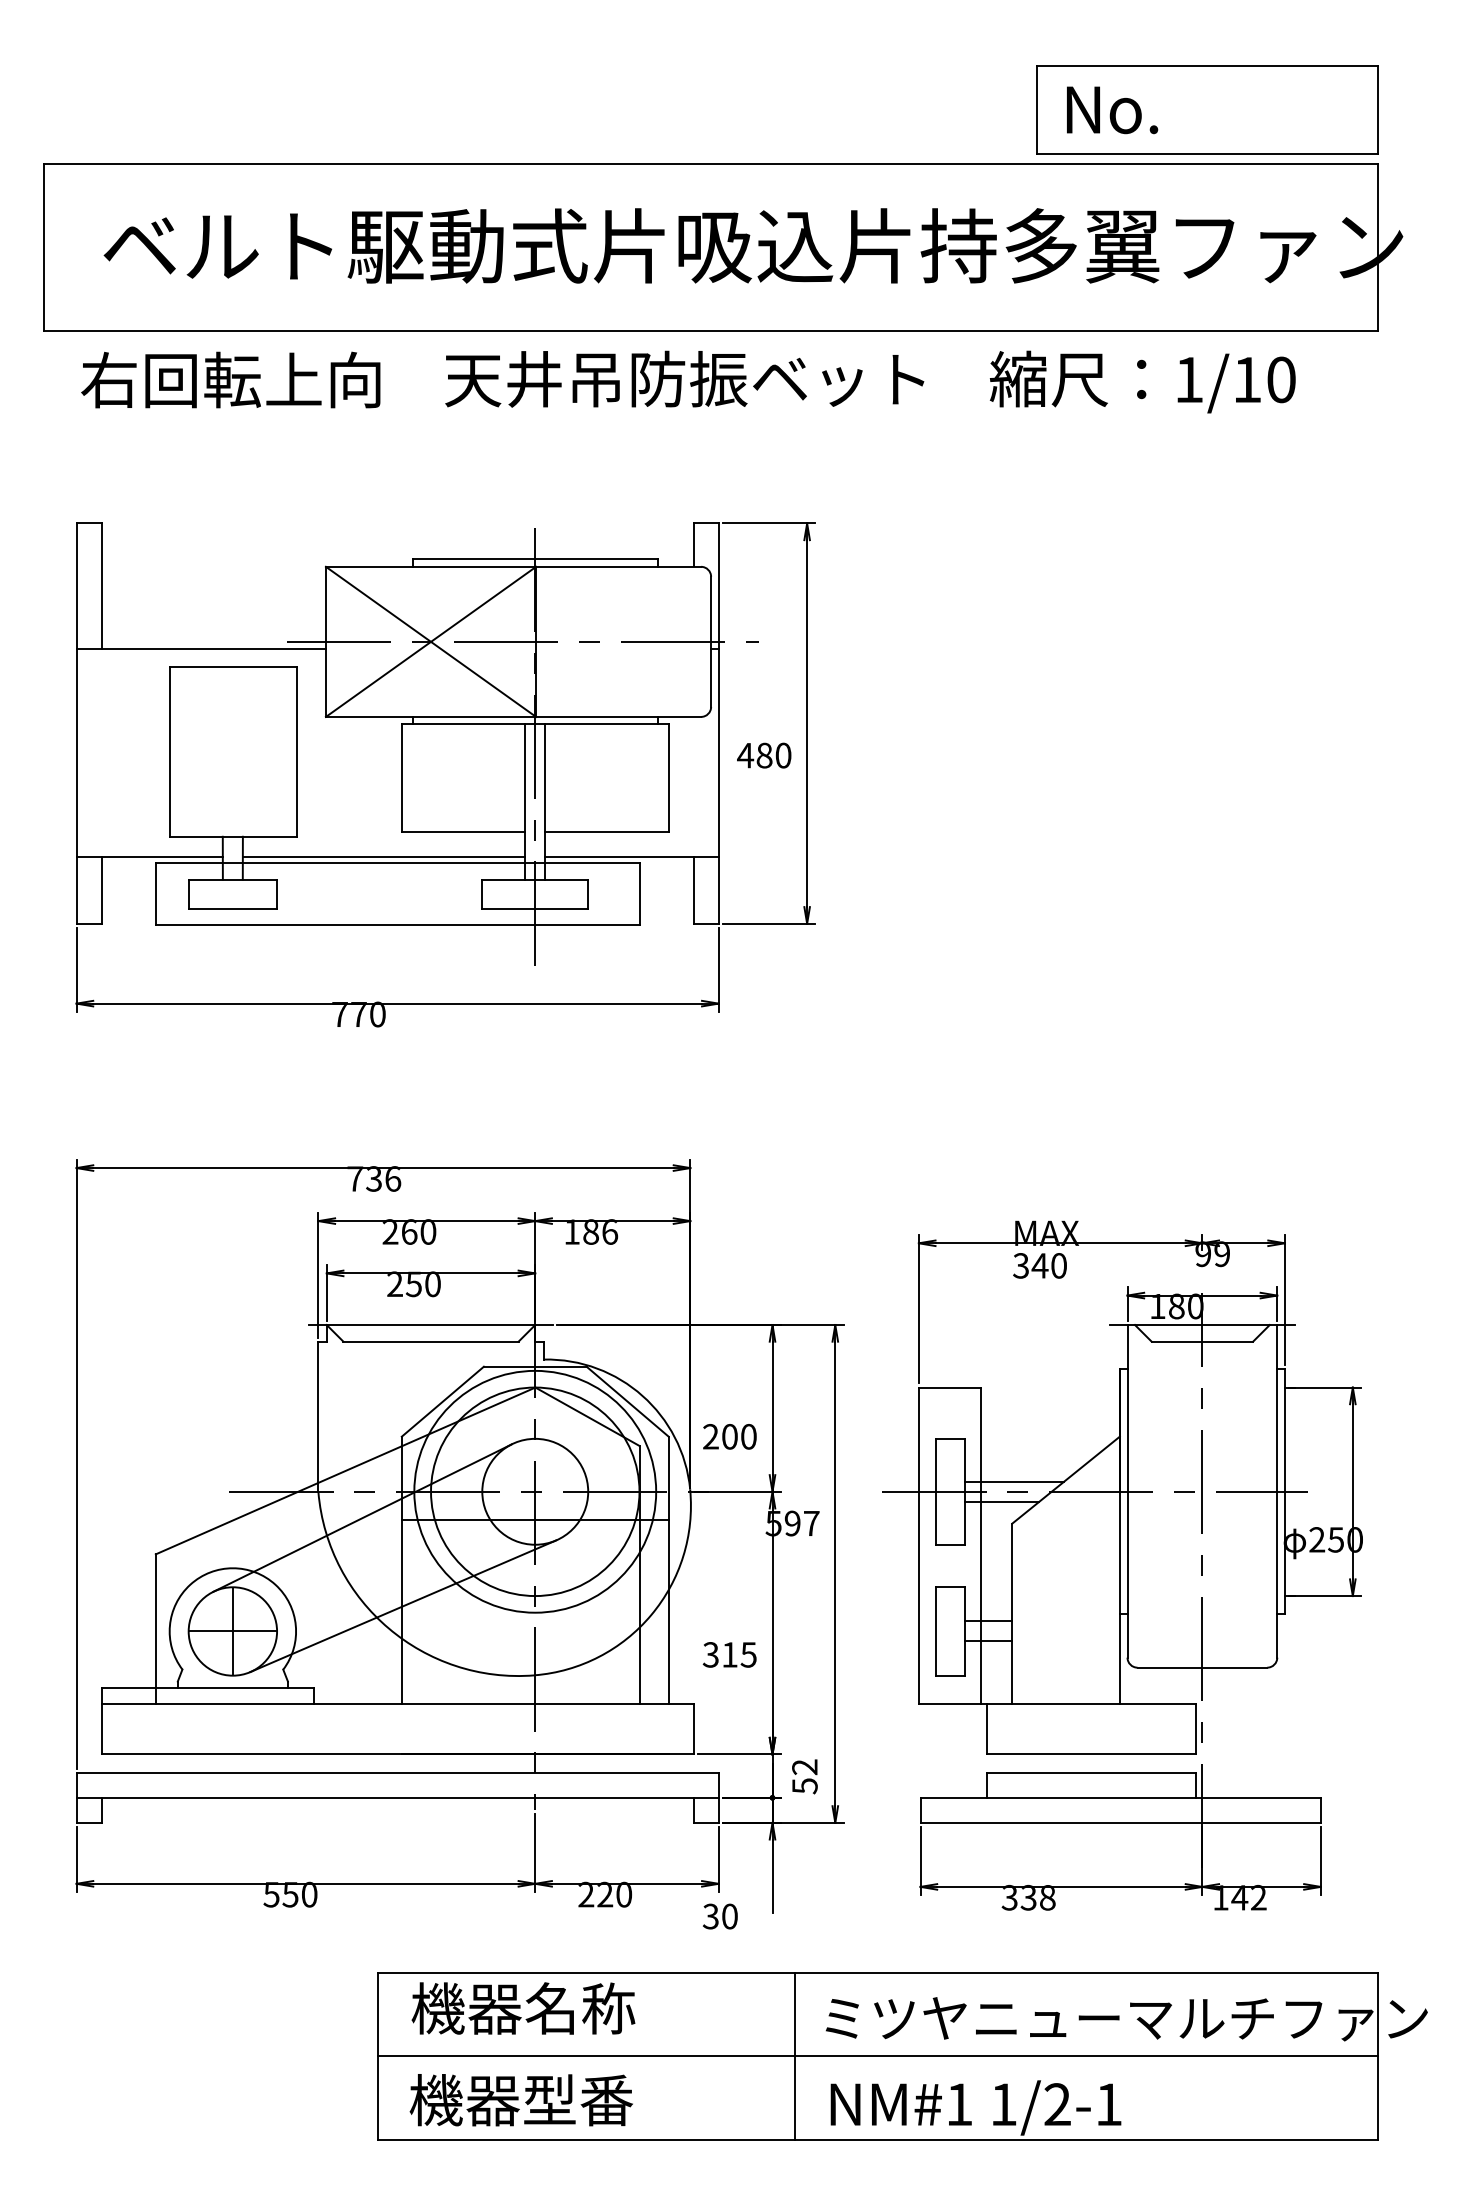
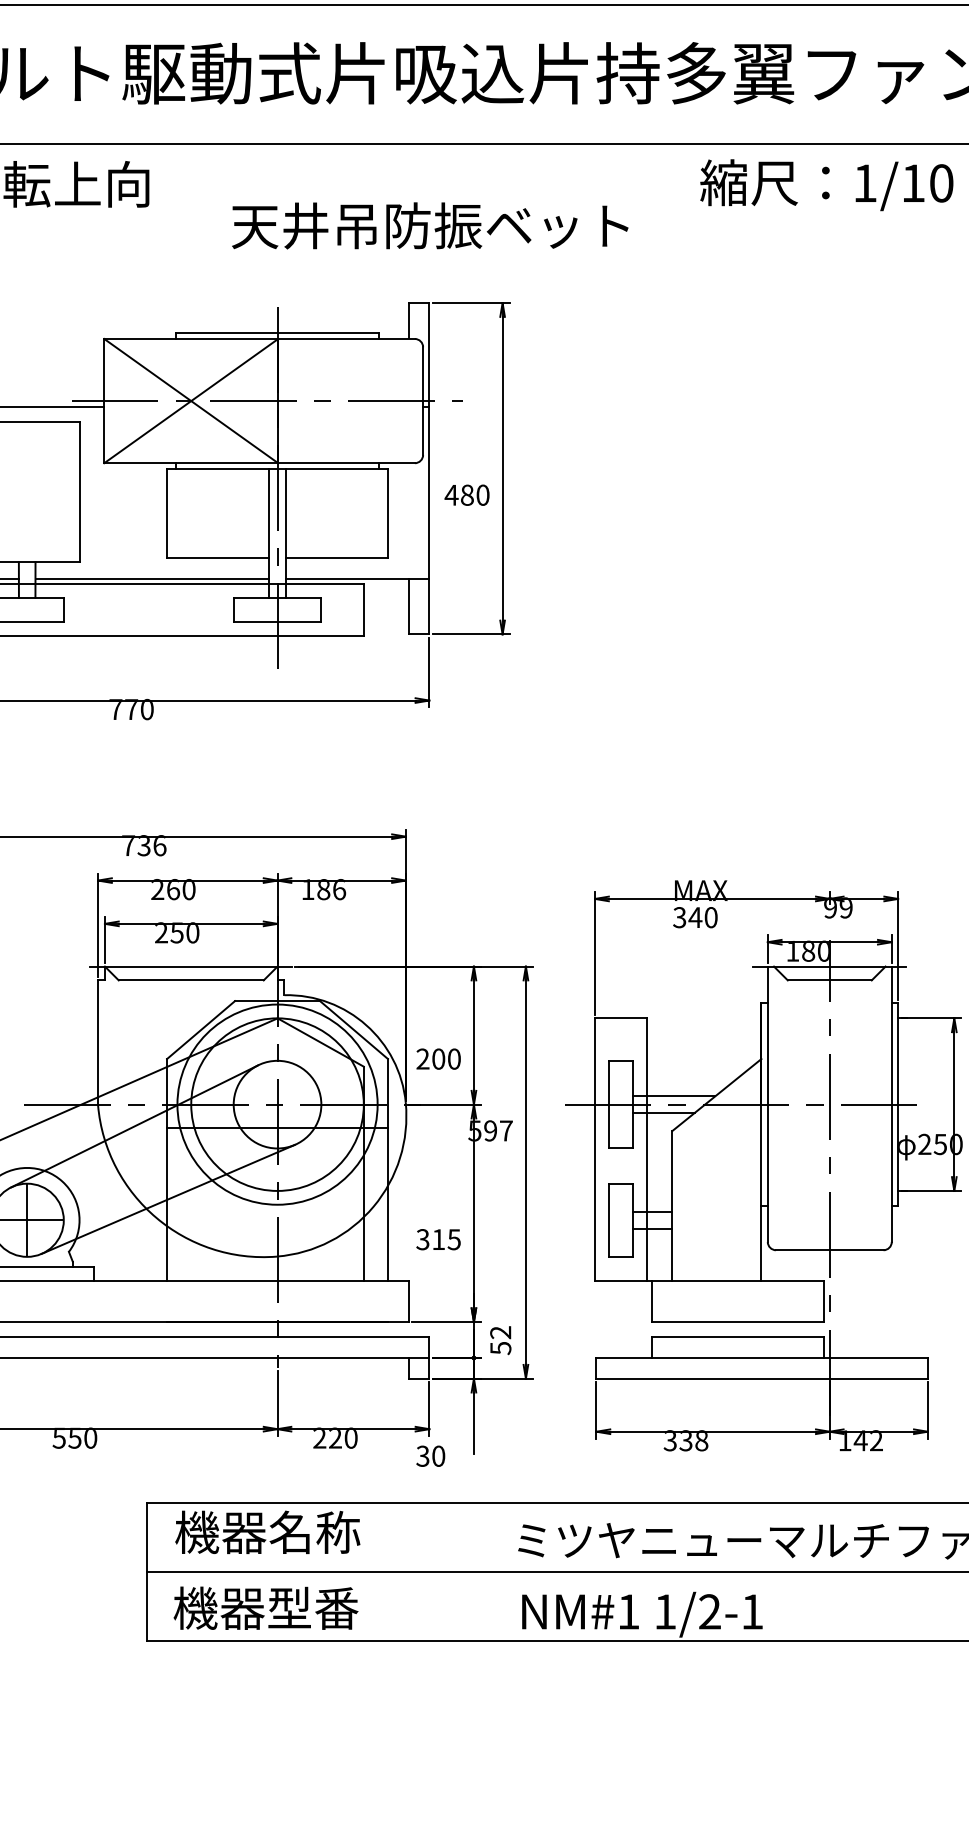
text: (684, 378) -> (430, 225), moved
text: (1142, 381) -> (826, 184), moved
line: (794, 2056) -> (492, 1572), removed

